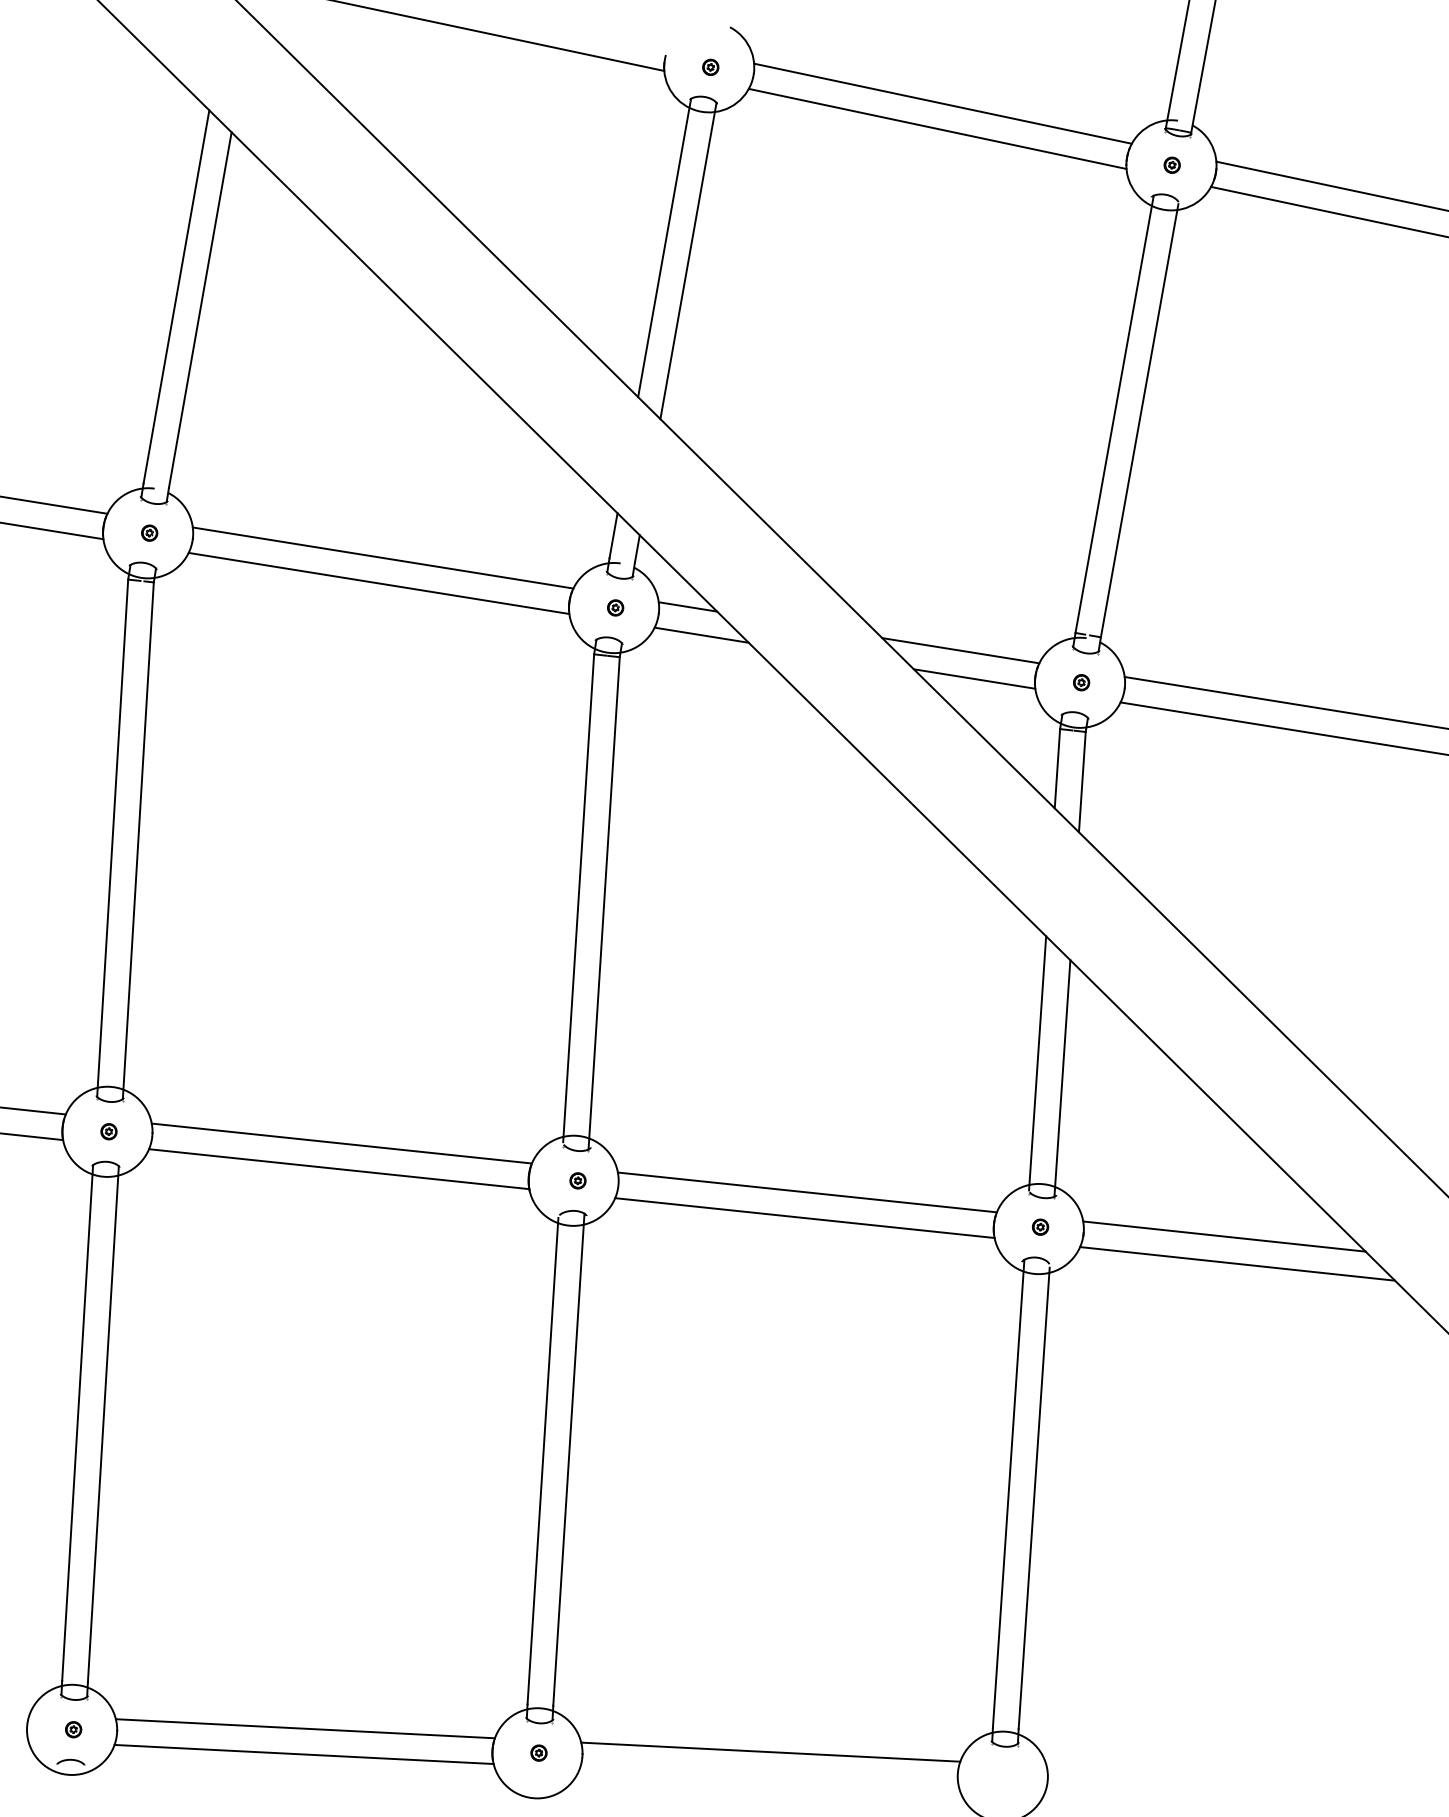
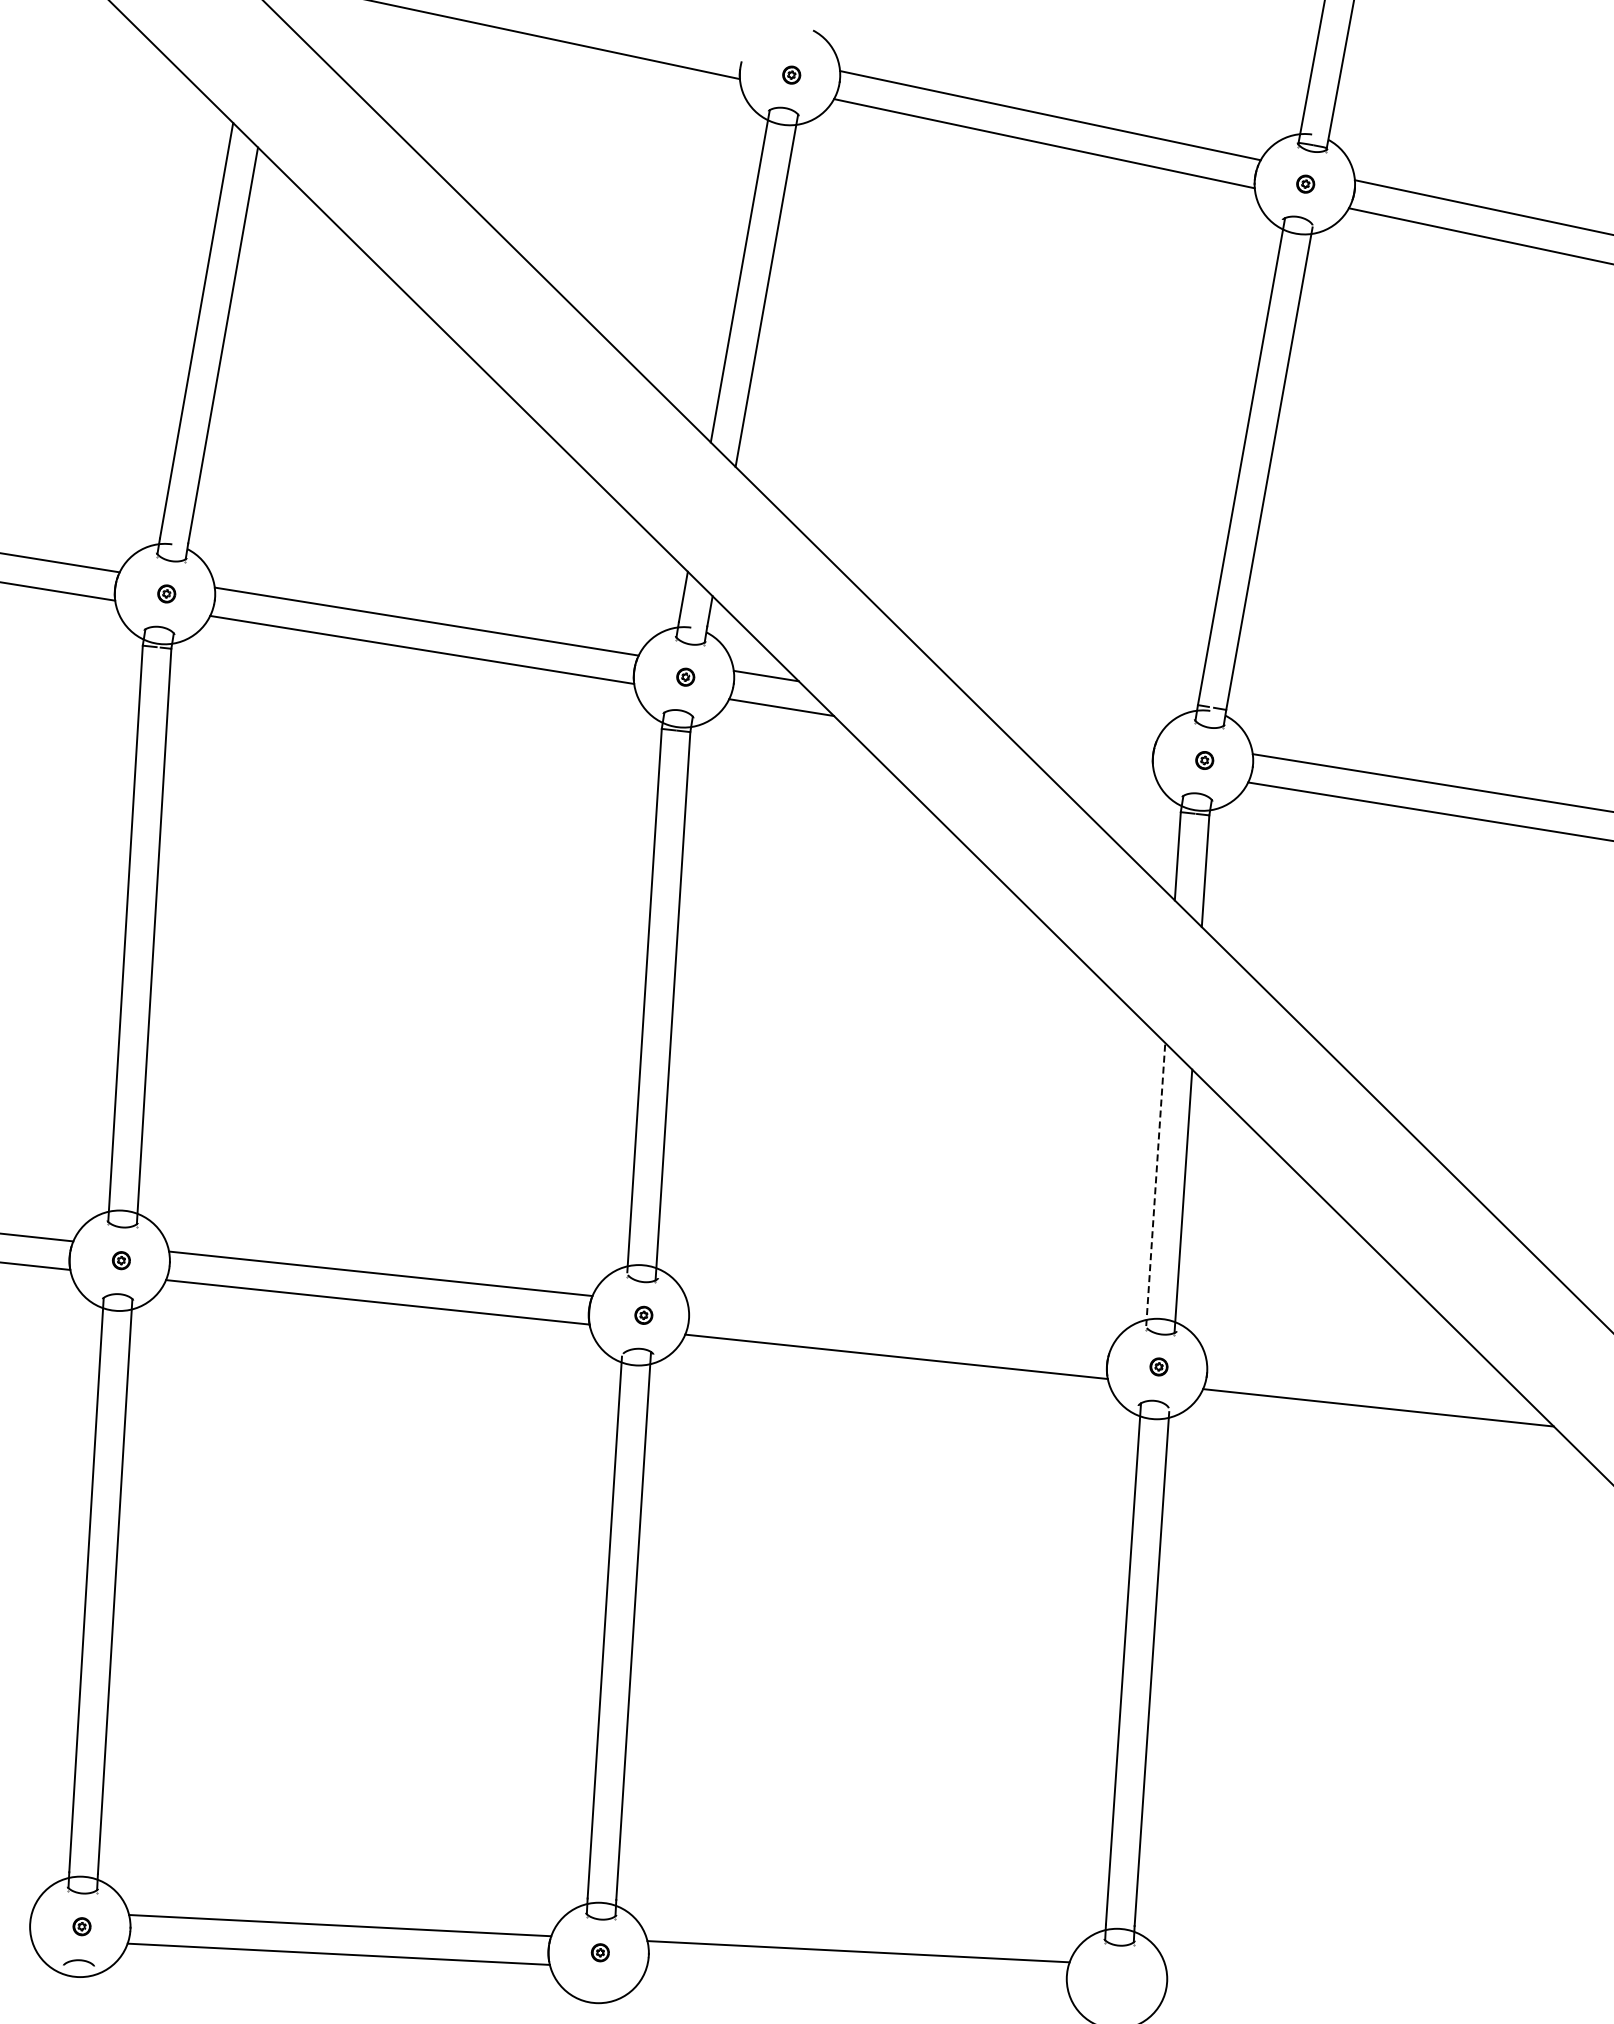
line: (960, 650) -> (1069, 724), removed
line: (974, 679) -> (1085, 756), removed
line: (1037, 1063) -> (1155, 1184), solid -> dashed
line: (807, 1192) -> (899, 1328), removed
line: (1224, 1236) -> (1363, 1377), removed

